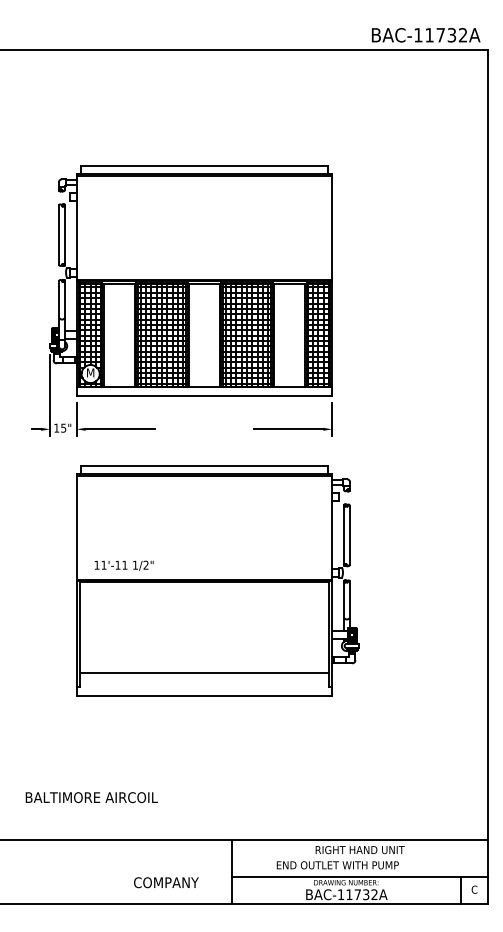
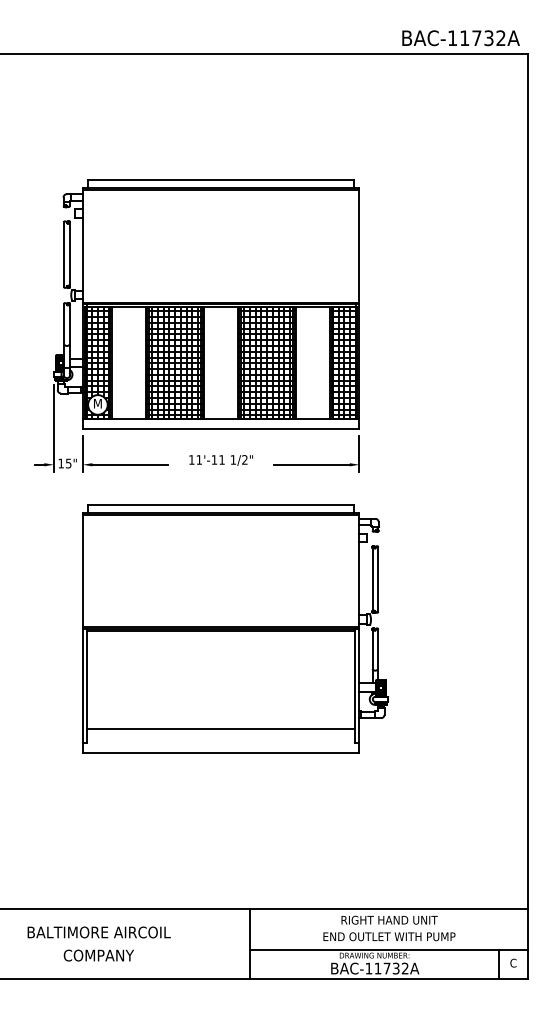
text: (123, 565) -> (220, 460), moved
text: (91, 797) -> (98, 932), moved
text: (337, 865) -> (389, 936), moved
text: (166, 882) -> (98, 955), moved

